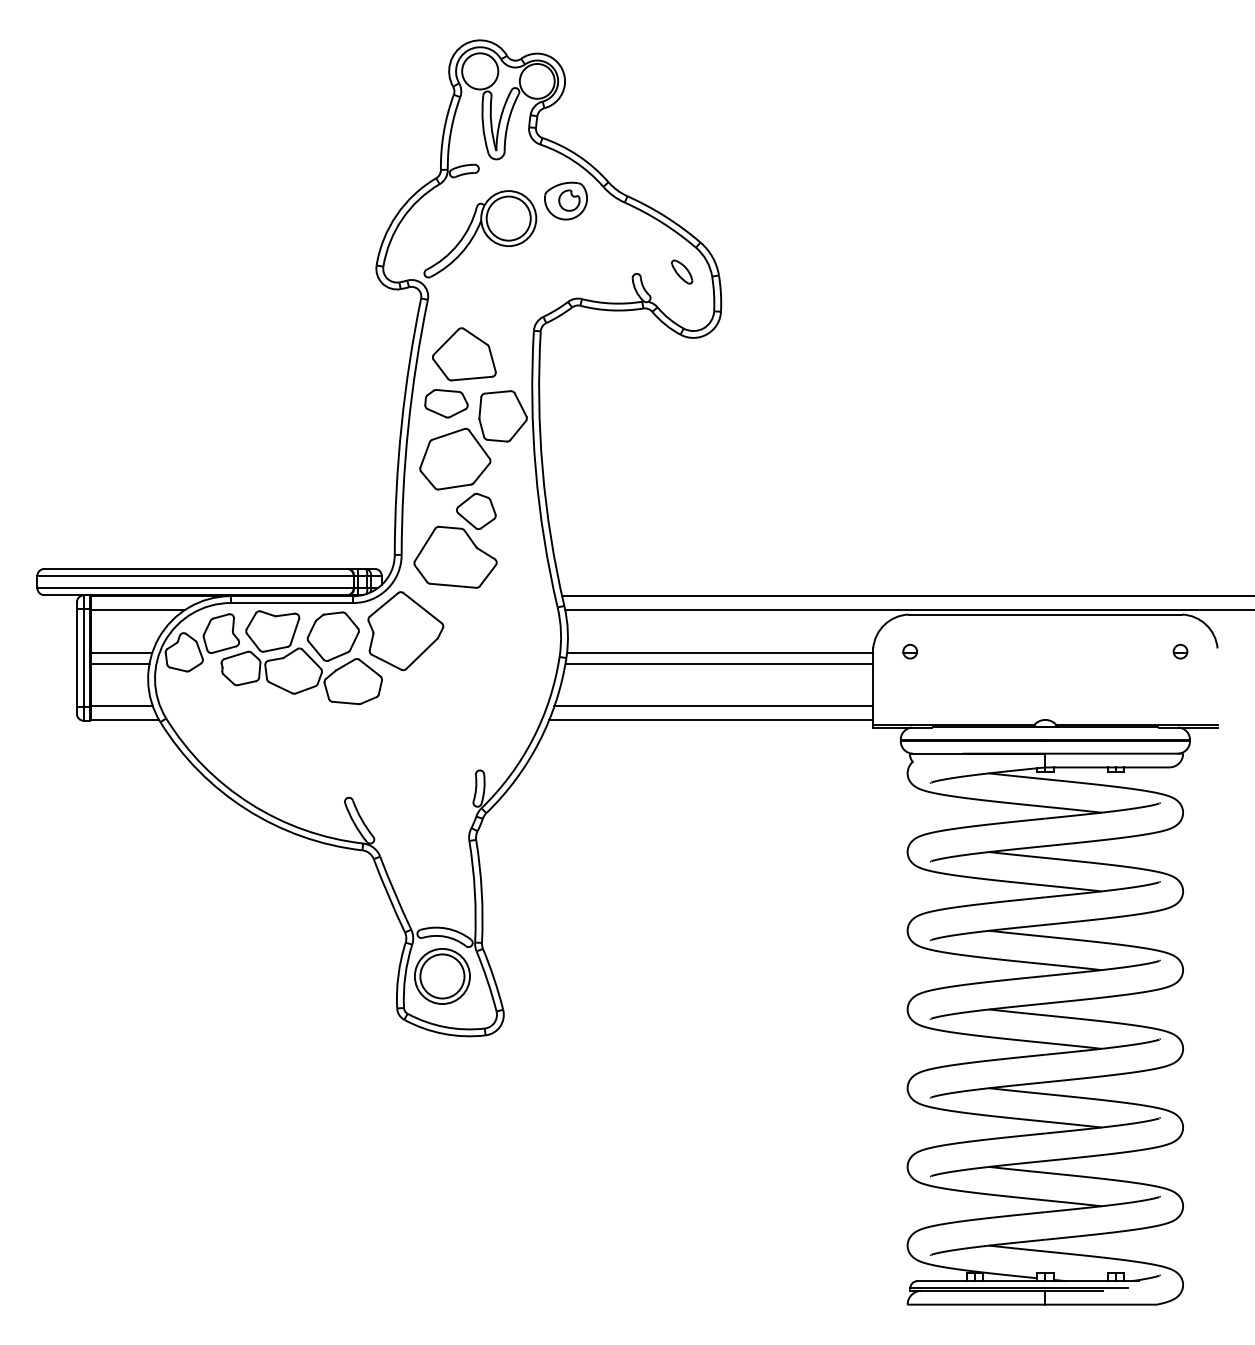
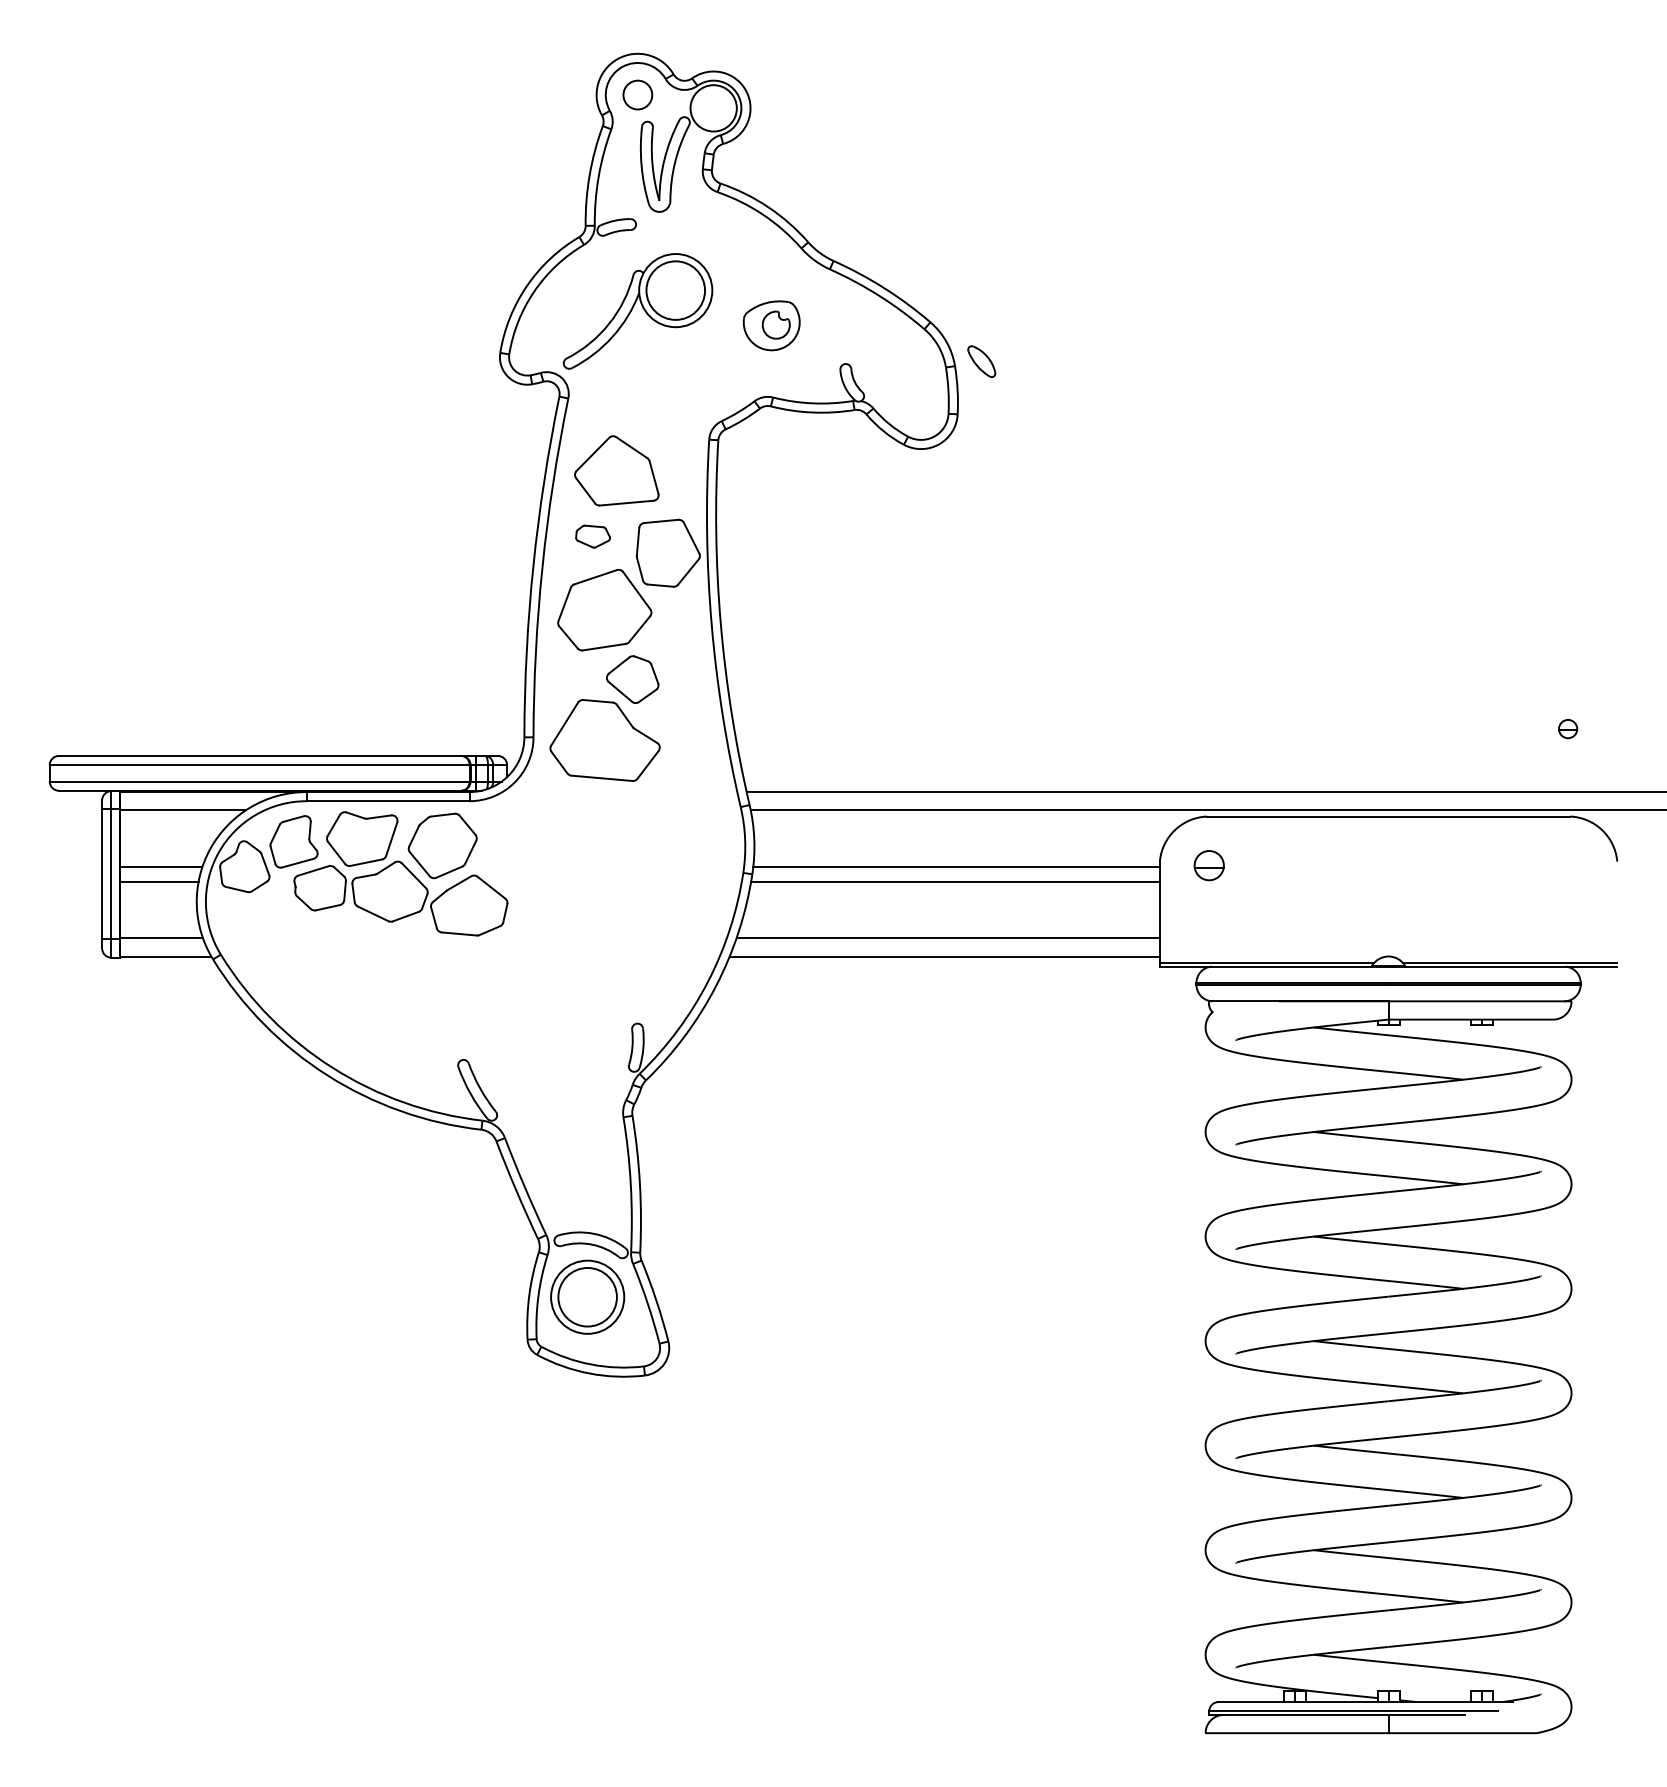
circle: (480, 71) -> (638, 95), size x0.6
part: (565, 200) -> (771, 324), moved
part: (682, 271) -> (982, 360), moved
part: (446, 403) -> (593, 536), size x0.6
part: (405, 631) -> (538, 839), removed
part: (909, 651) -> (1208, 865), size x1.6
part: (1180, 651) -> (1568, 728), moved

